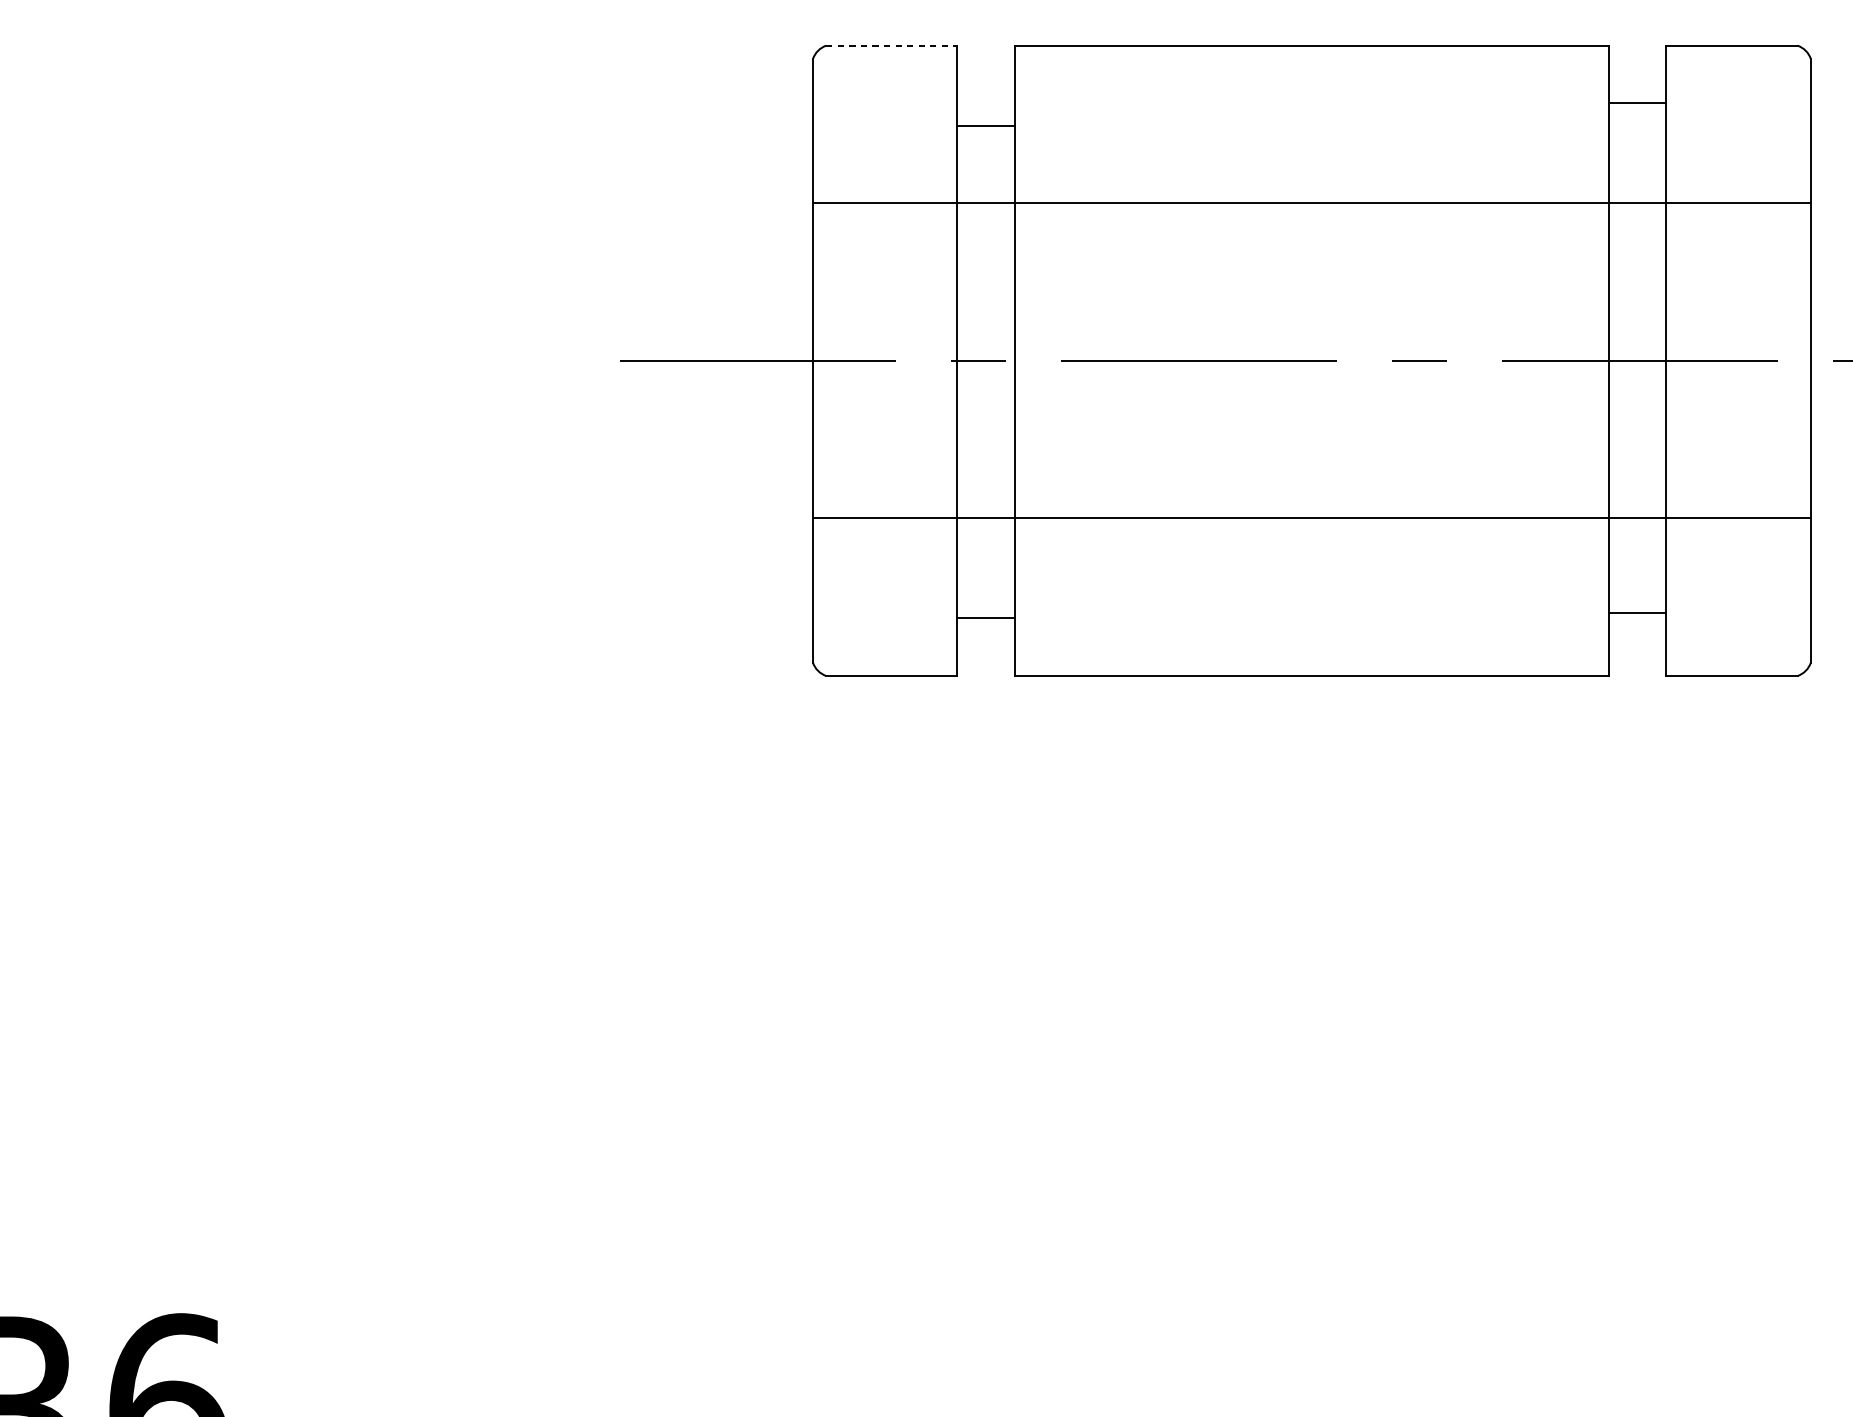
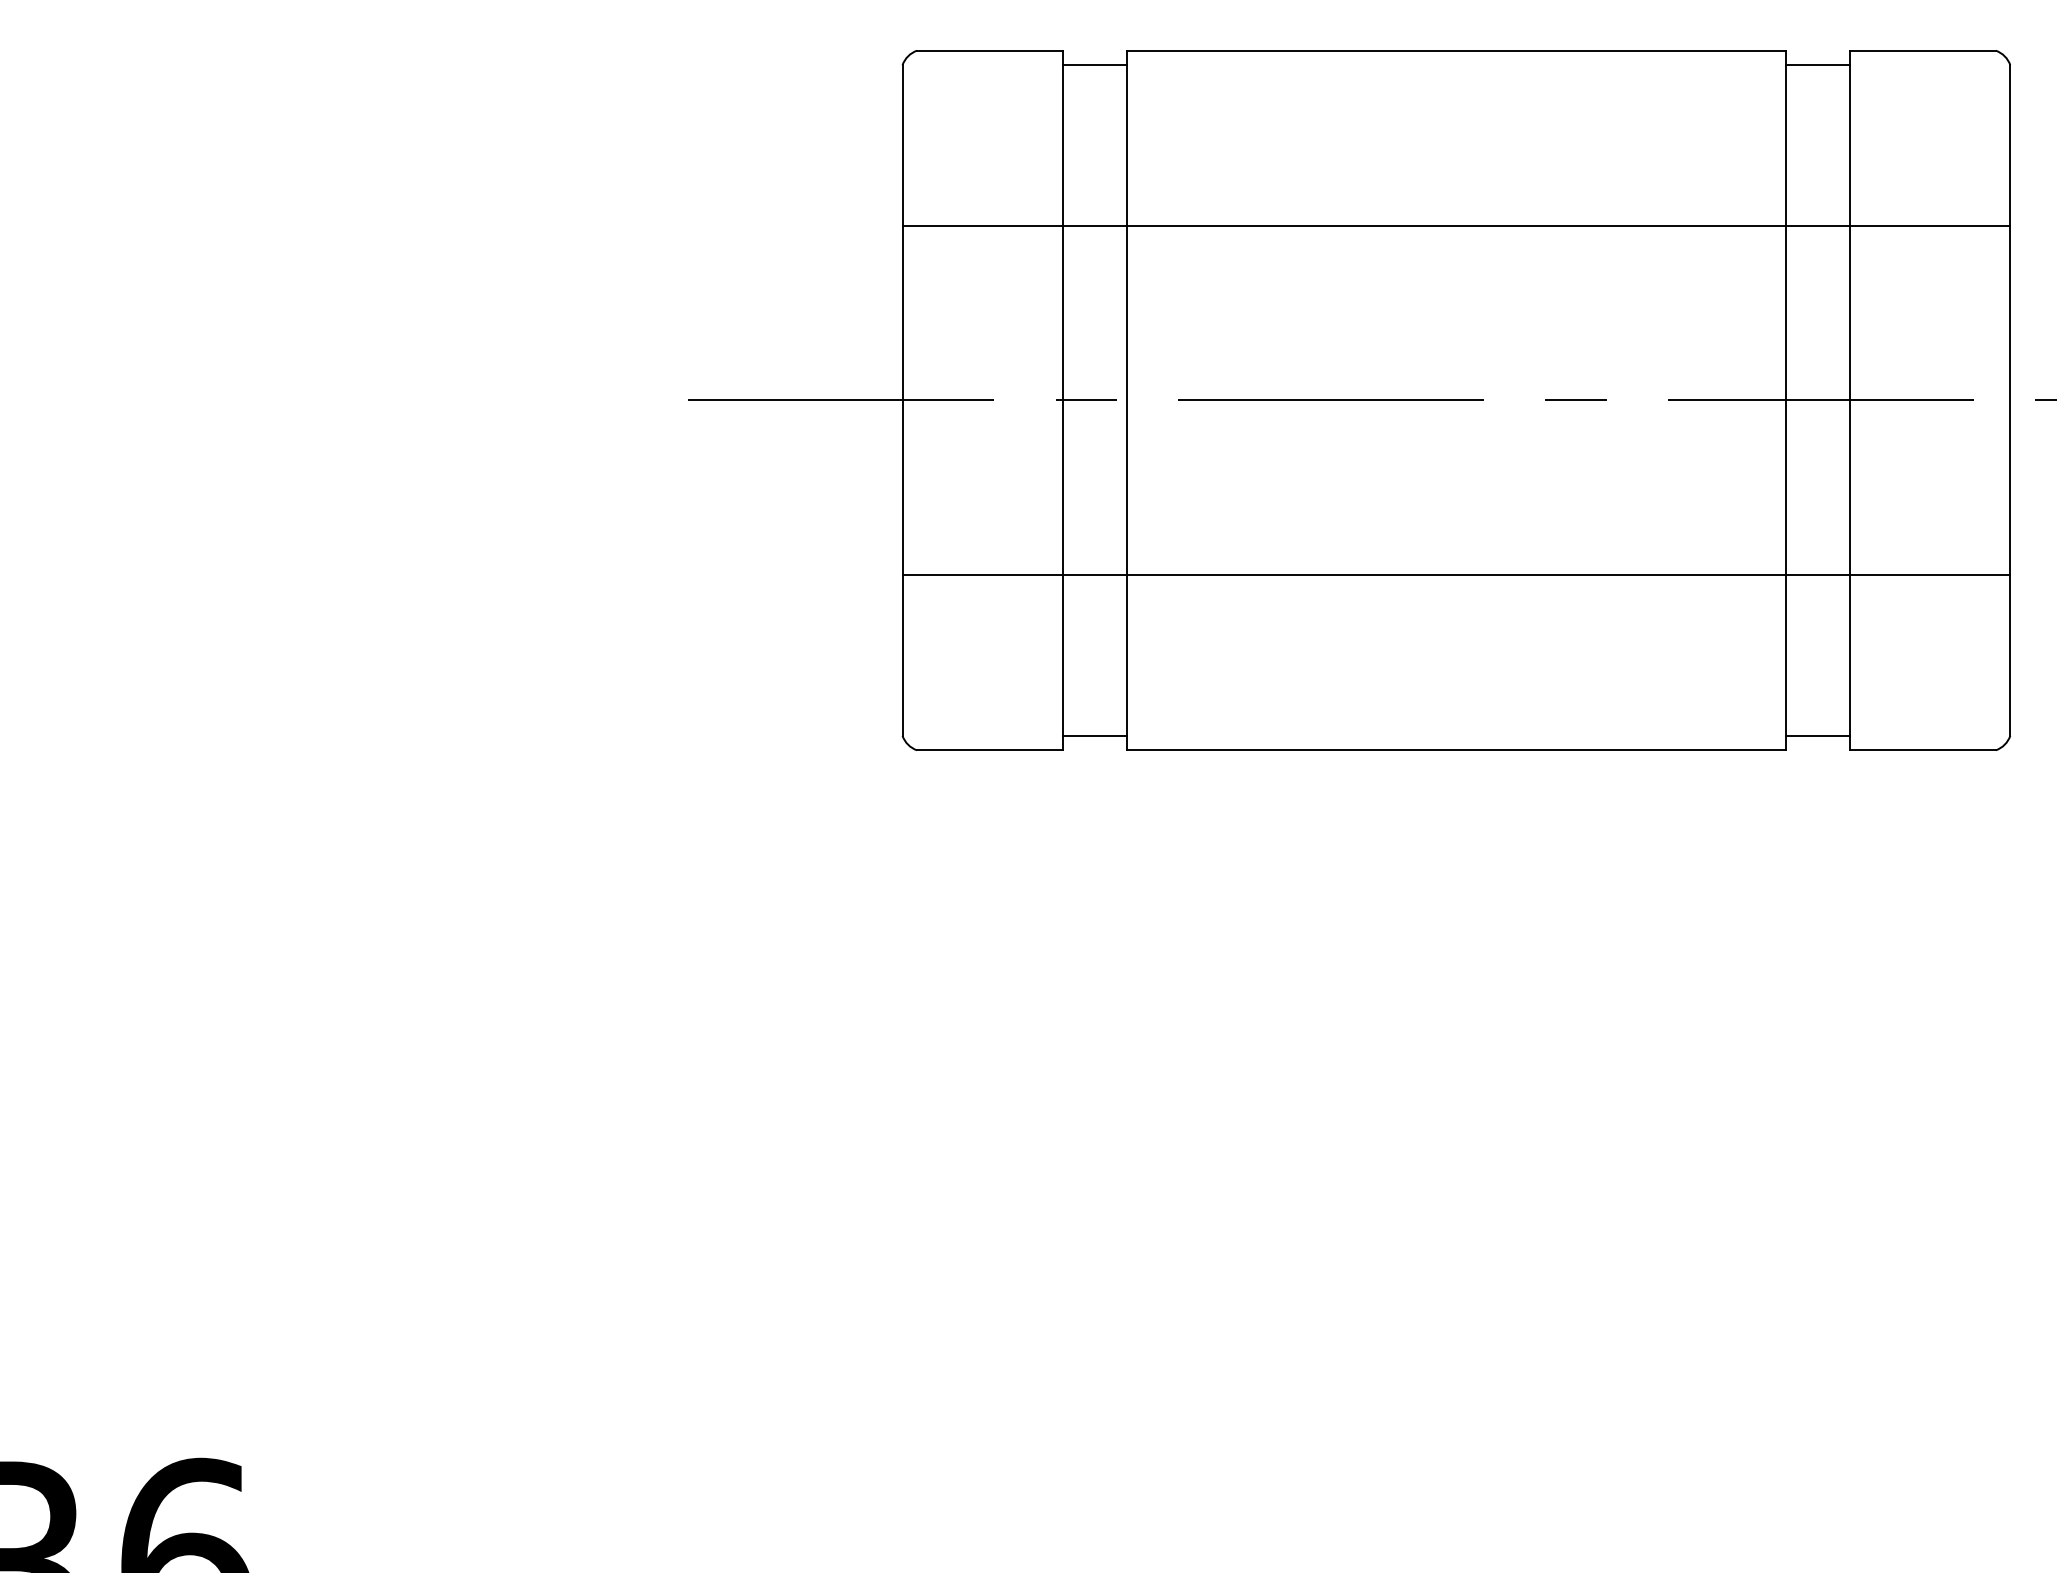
line: (891, 45) -> (989, 50), dashed -> solid
line: (1637, 103) -> (1817, 65), moved
line: (985, 126) -> (1094, 65), moved
line: (1637, 613) -> (1817, 735), moved
line: (985, 617) -> (1094, 735), moved

